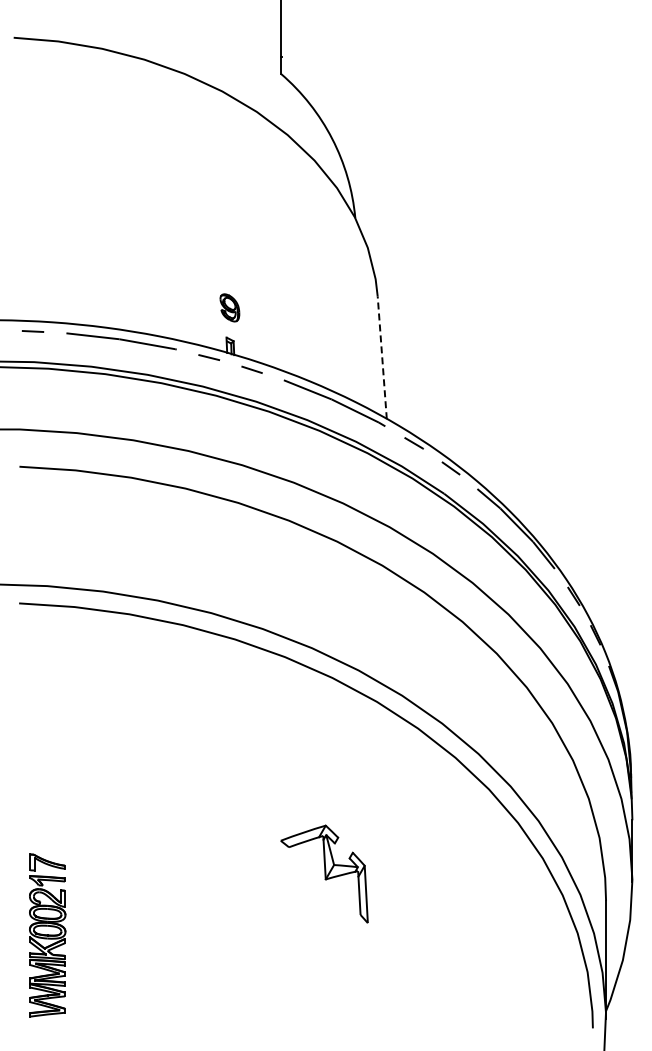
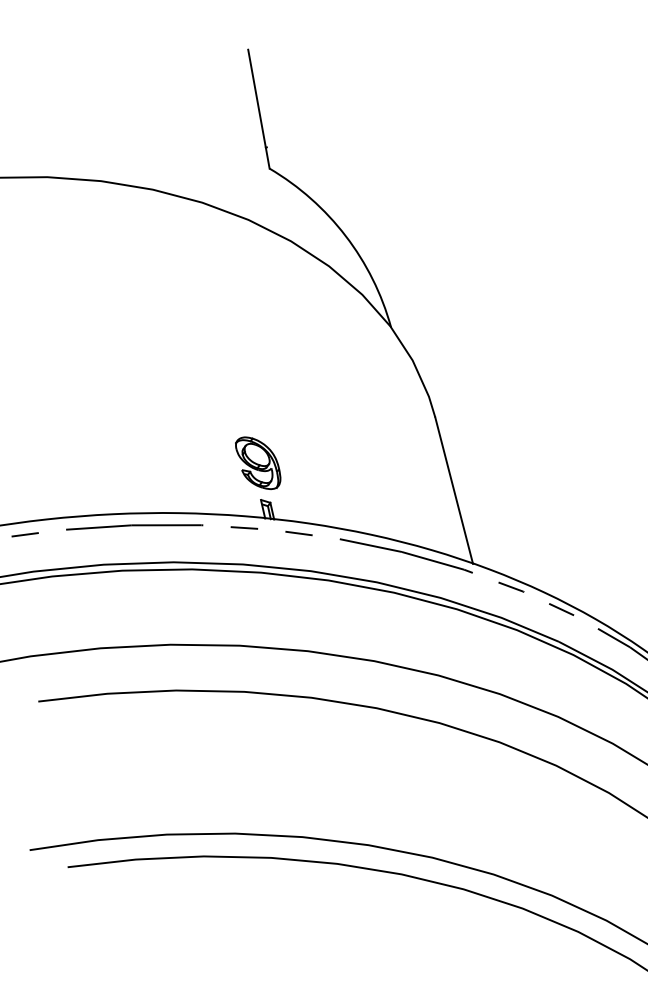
part: (229, 307) -> (258, 462), size x1.67
line: (382, 357) -> (454, 490), dashed -> solid

